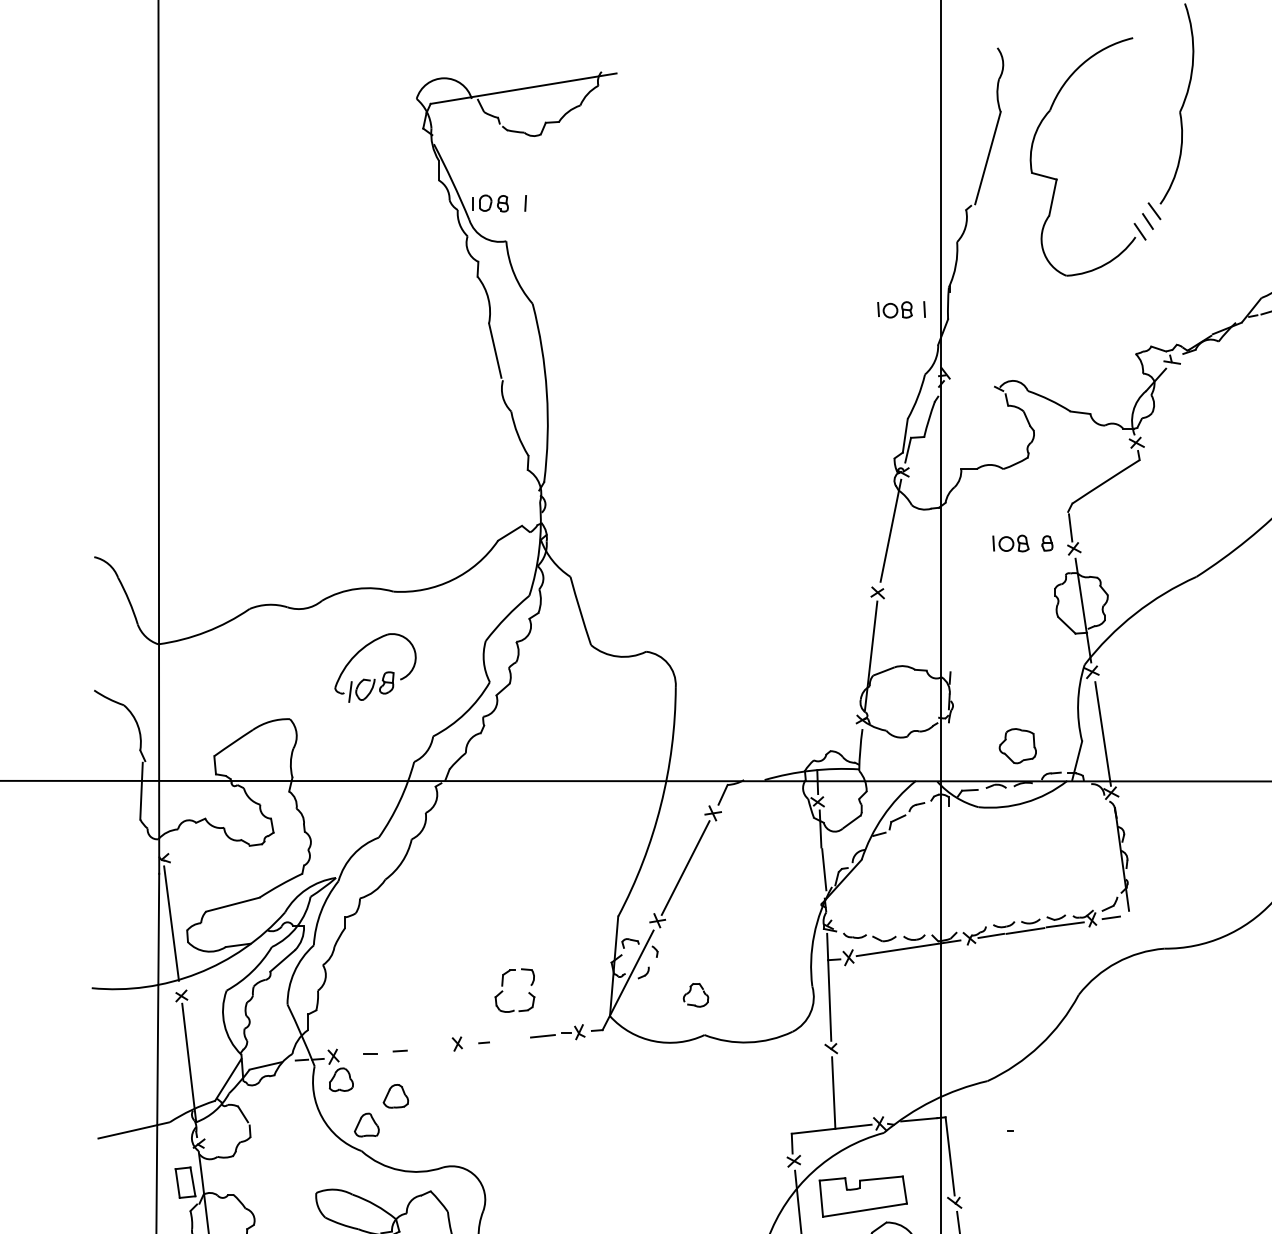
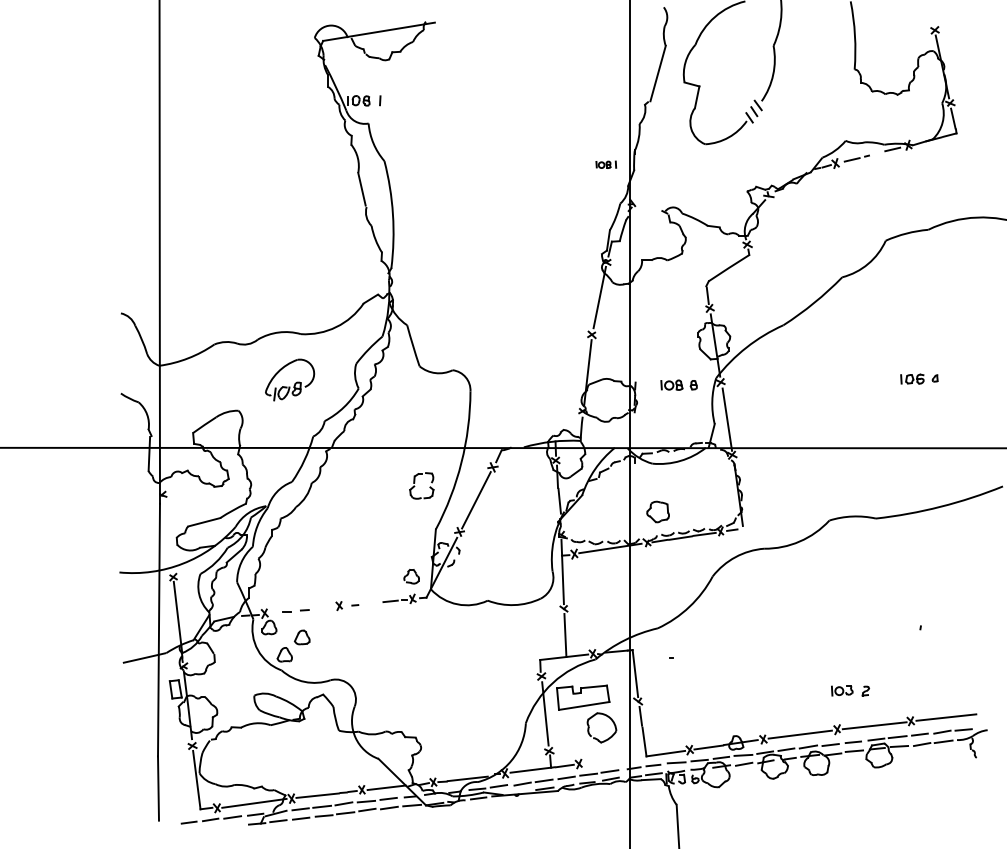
part: (902, 309) -> (606, 164), size x0.7
part: (1021, 542) -> (678, 384), moved
part: (1016, 745) -> (657, 511), moved
line: (170, 923) -> (166, 533), removed
part: (504, 991) -> (415, 486), moved
part: (695, 994) -> (411, 576), moved

